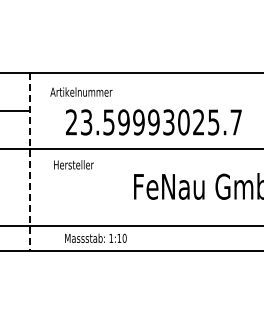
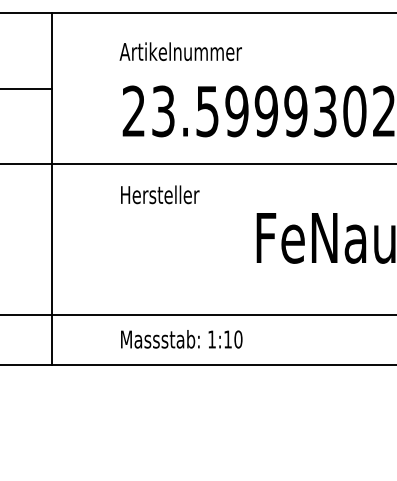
text: (81, 91) -> (180, 50), moved
line: (29, 162) -> (51, 190), dashed -> solid
text: (73, 164) -> (159, 194), moved

